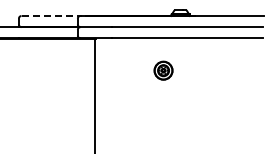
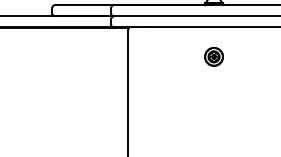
line: (51, 16) -> (85, 5), dashed -> solid
part: (162, 70) -> (213, 56), moved

